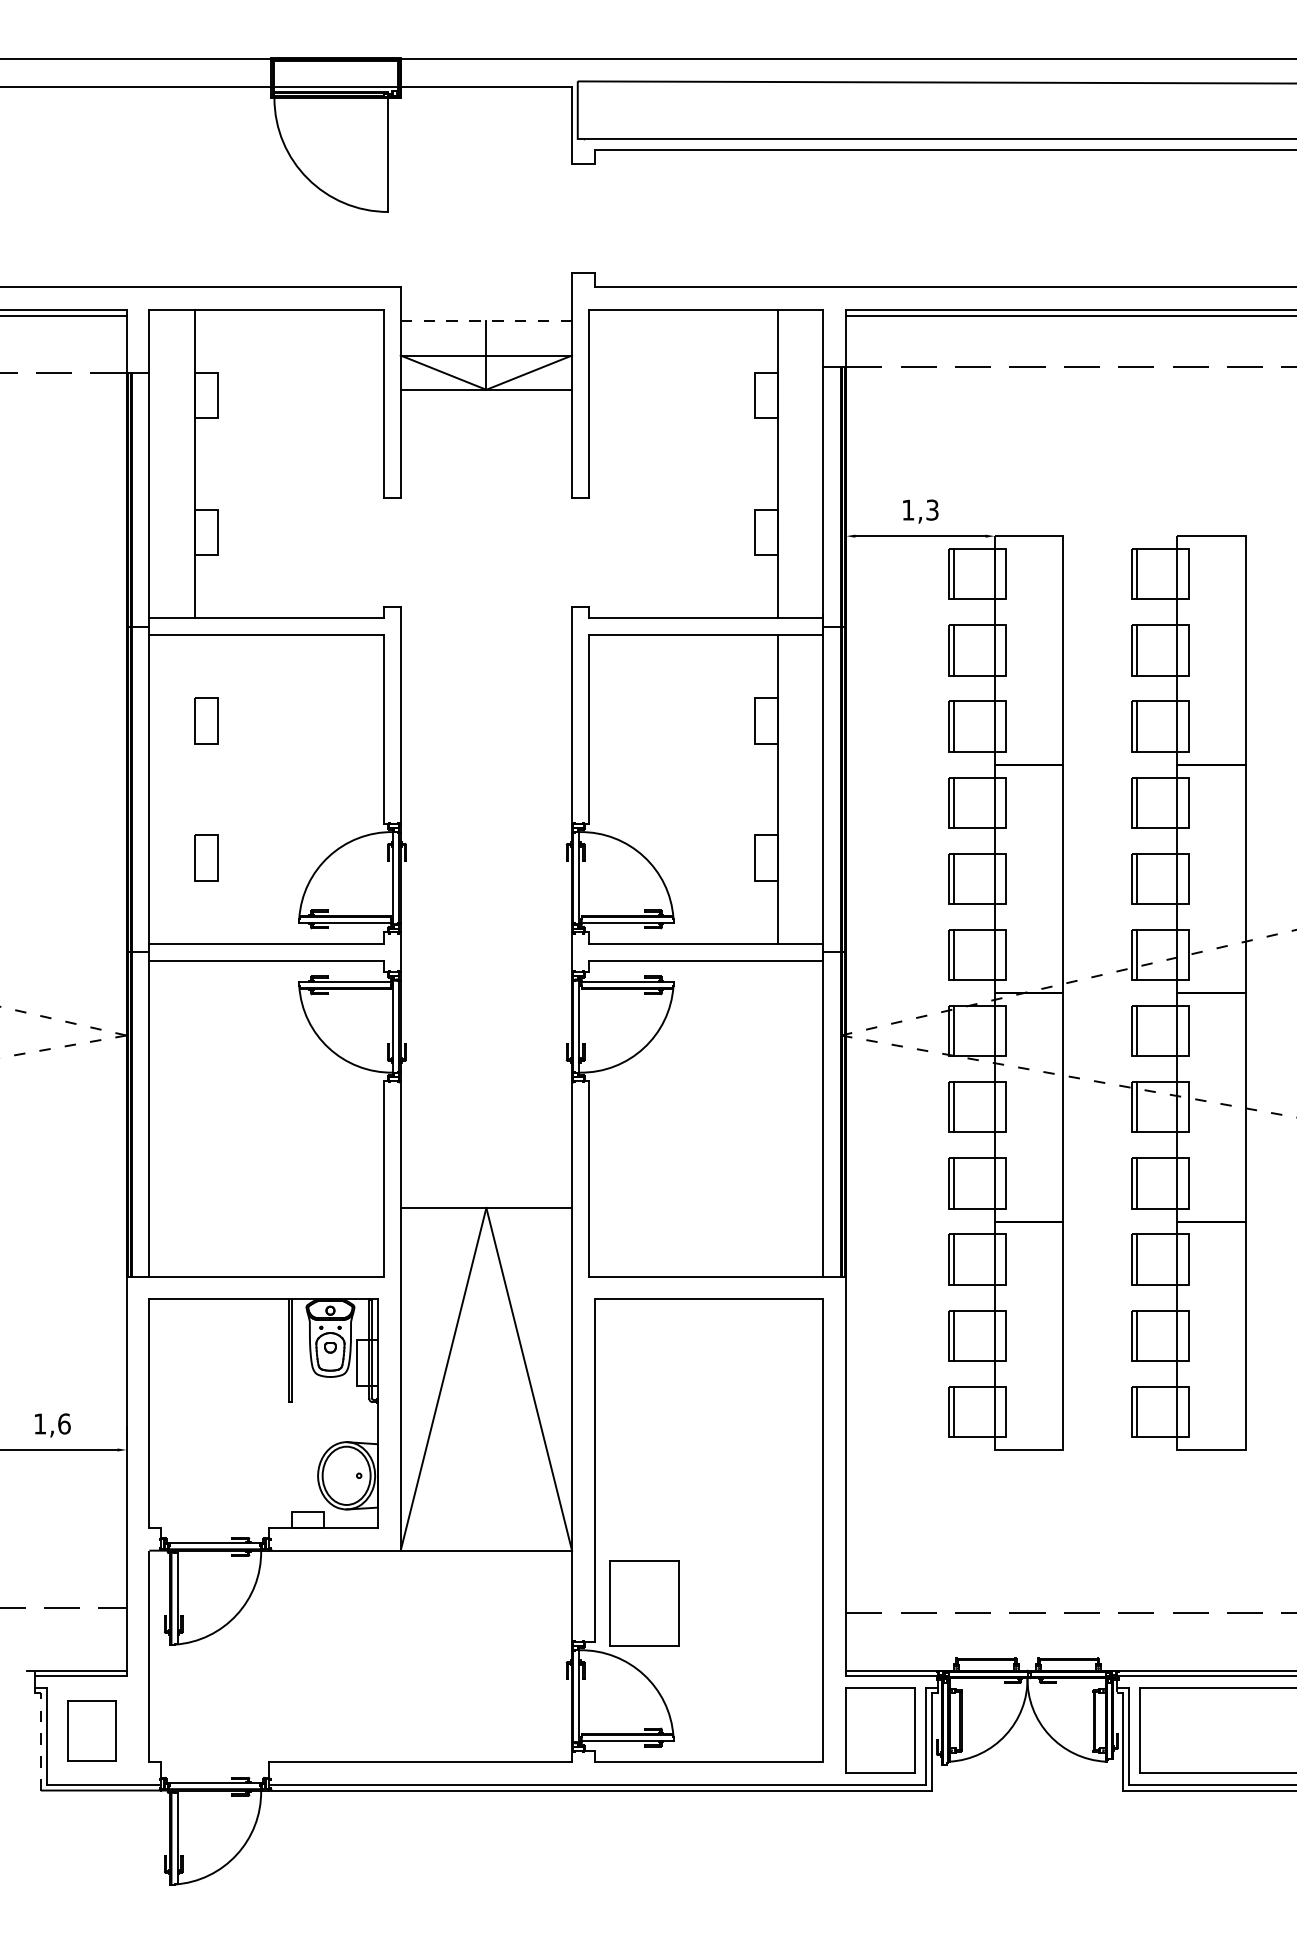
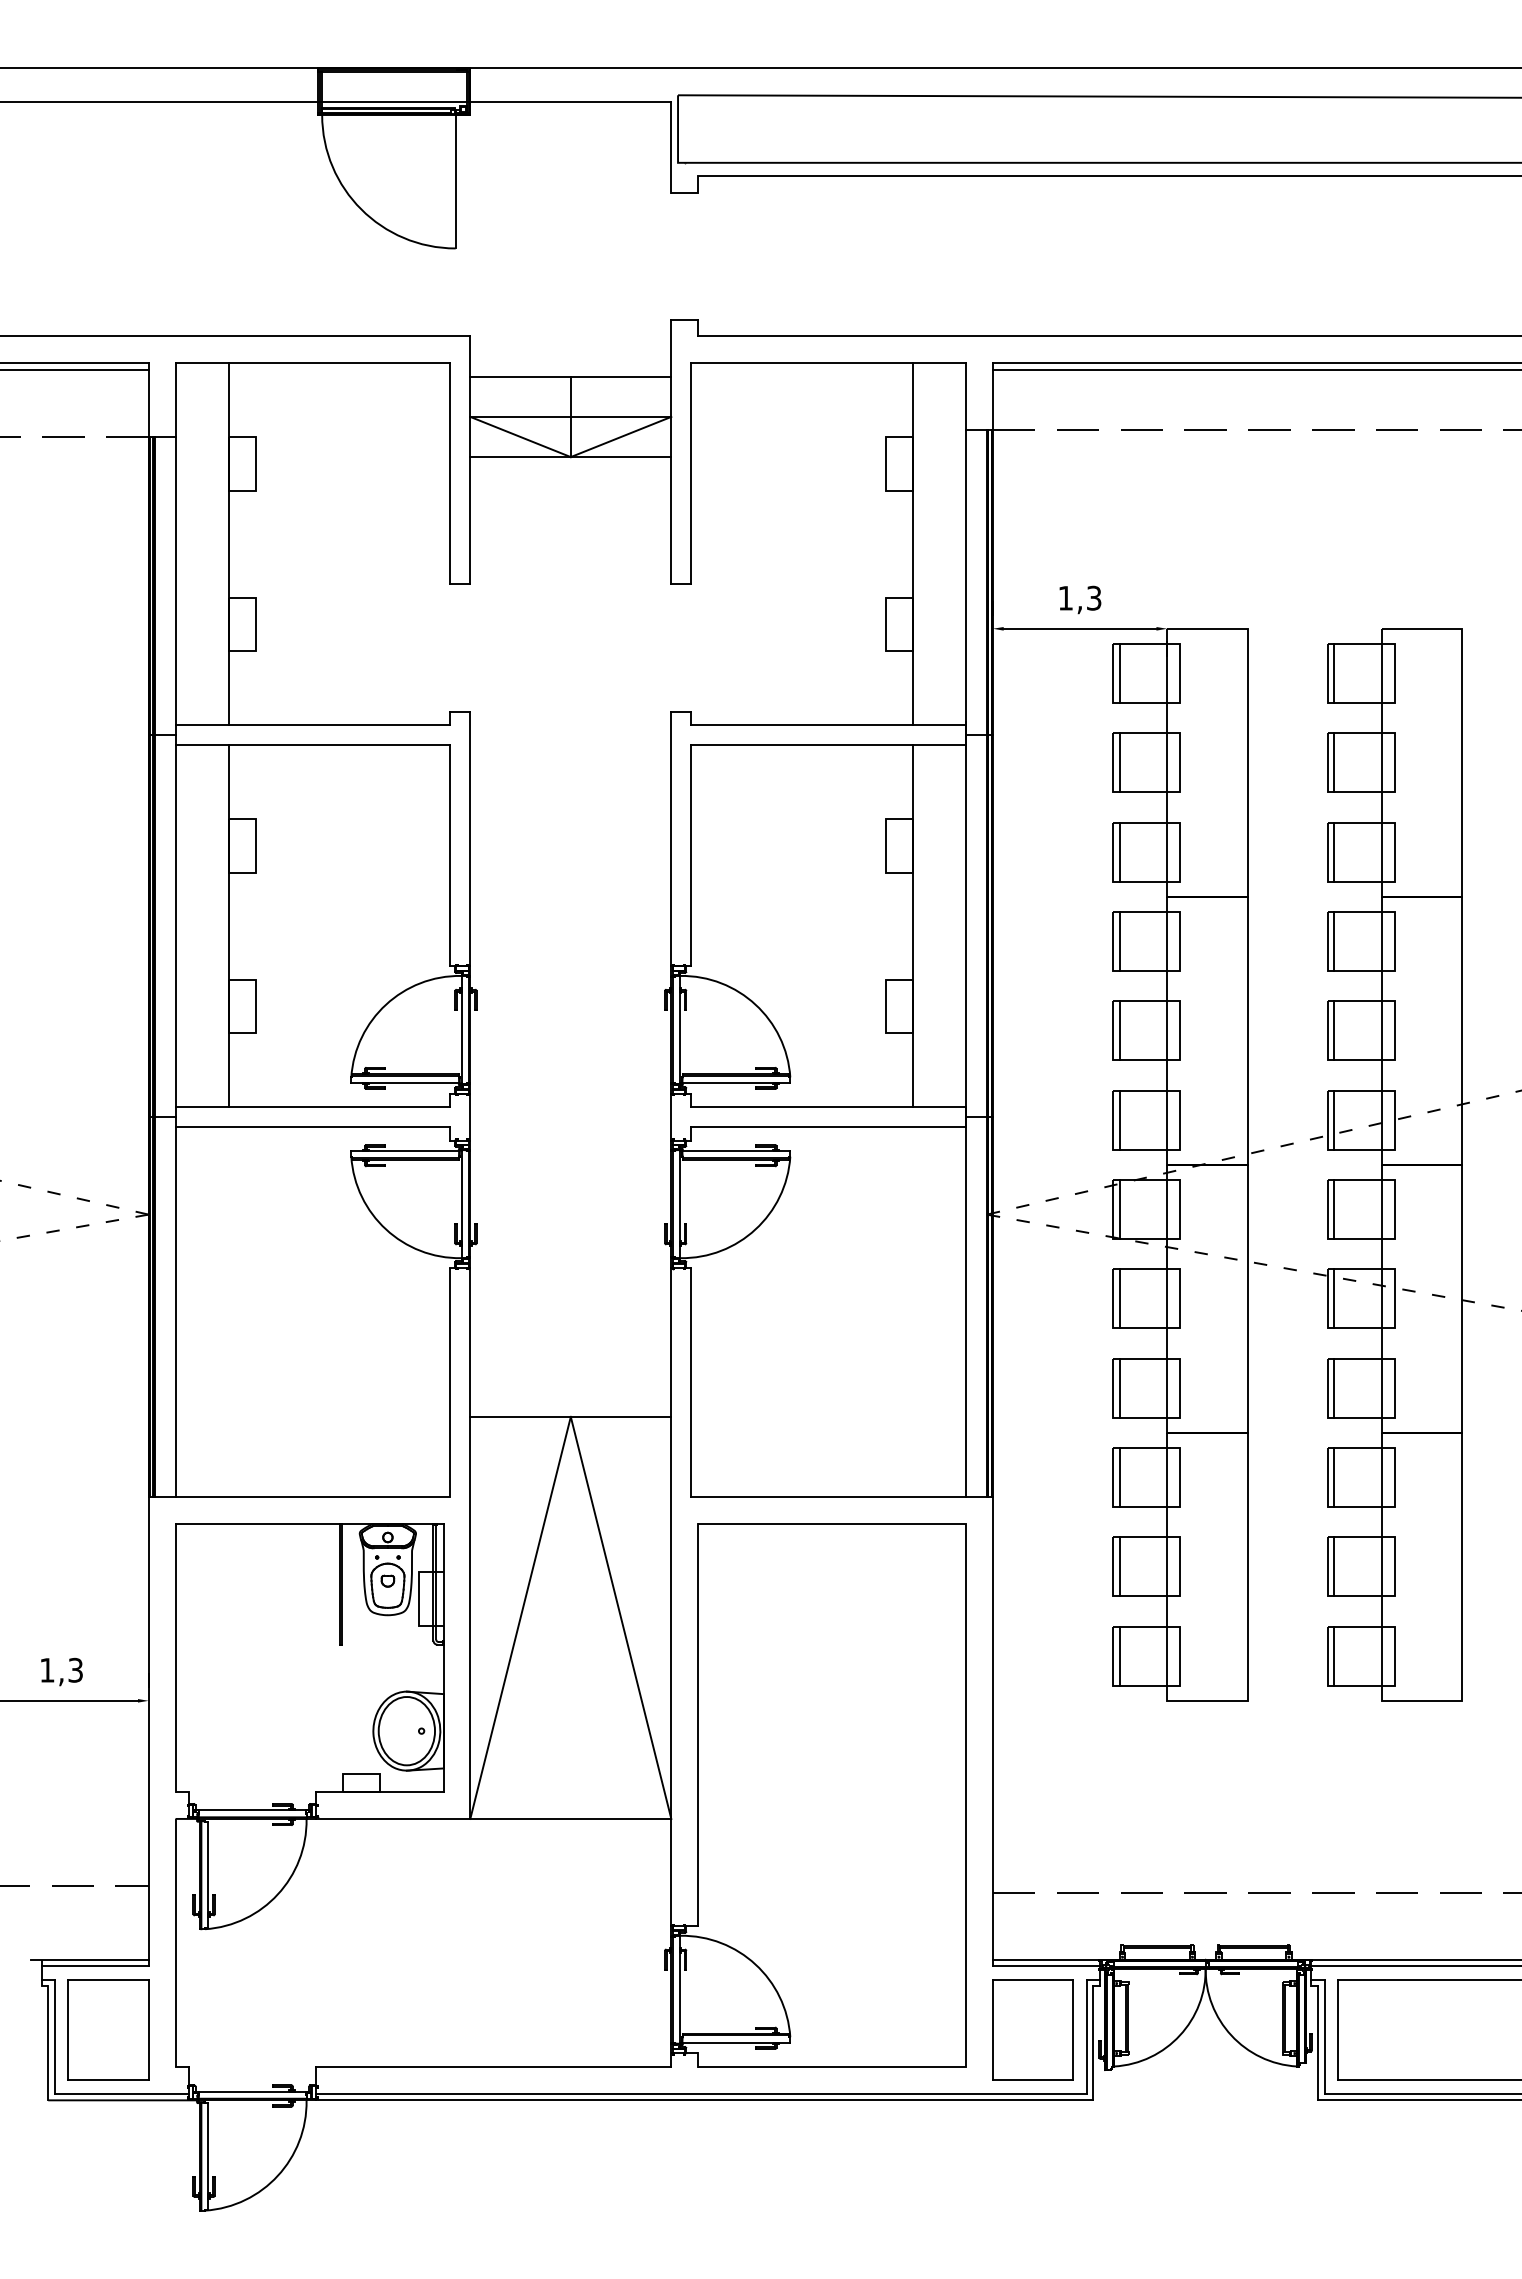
line: (486, 321) -> (570, 376), dashed -> solid
line: (195, 789) -> (229, 926), added
text: (64, 1423) -> (75, 1669), 1,6 -> 1,3
part: (643, 1603) -> (755, 1880), removed
part: (92, 1730) -> (108, 2029), size x1.43
line: (41, 1742) -> (48, 2043), dashed -> solid

